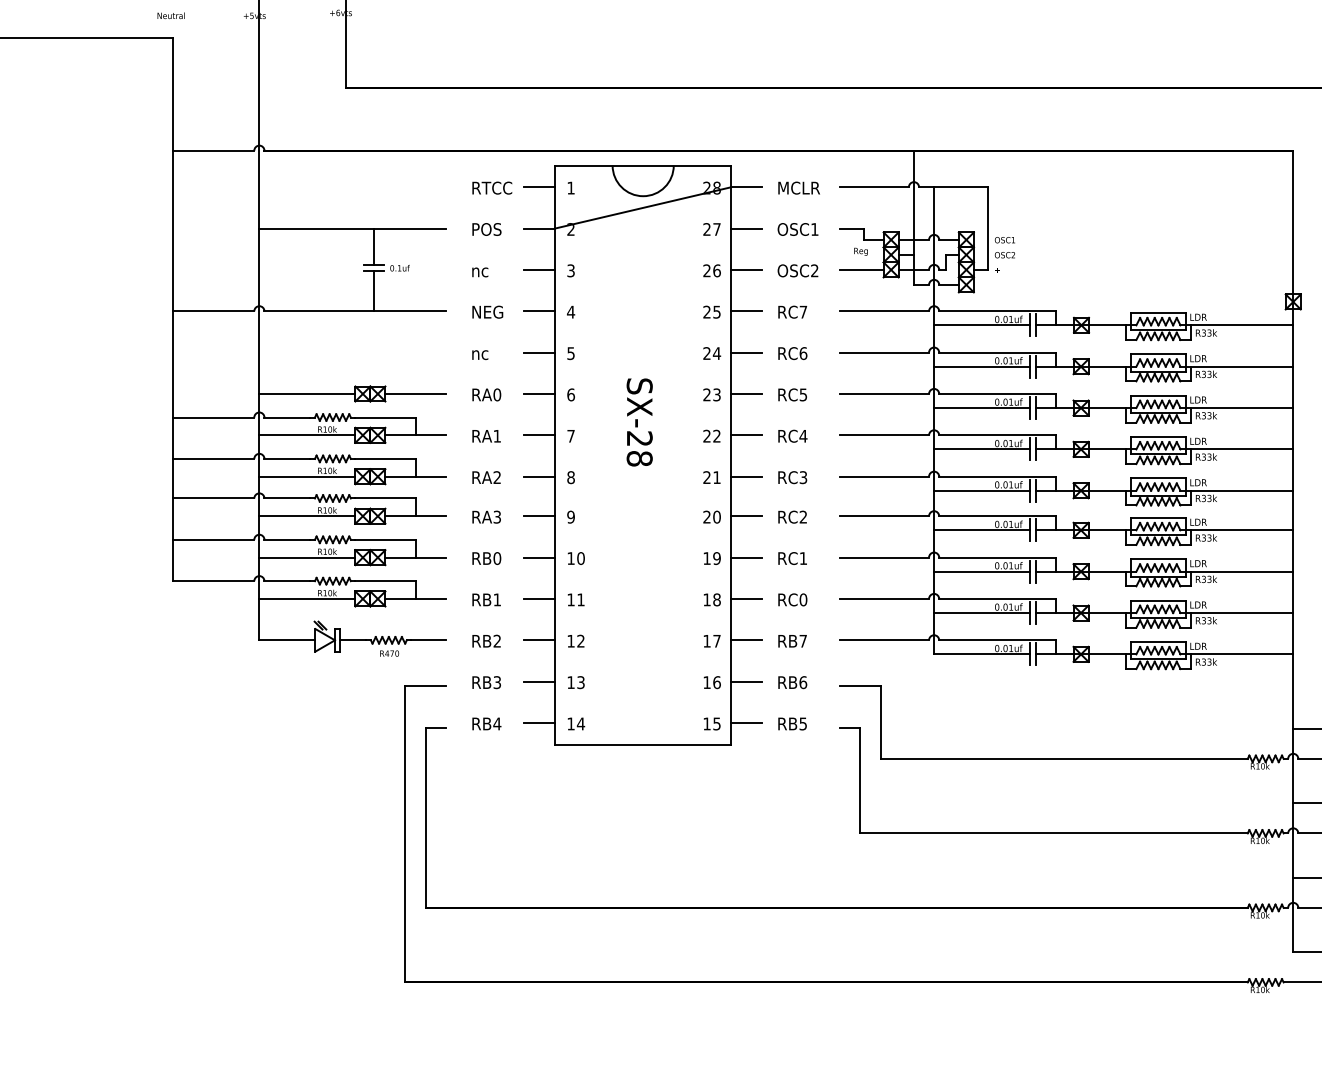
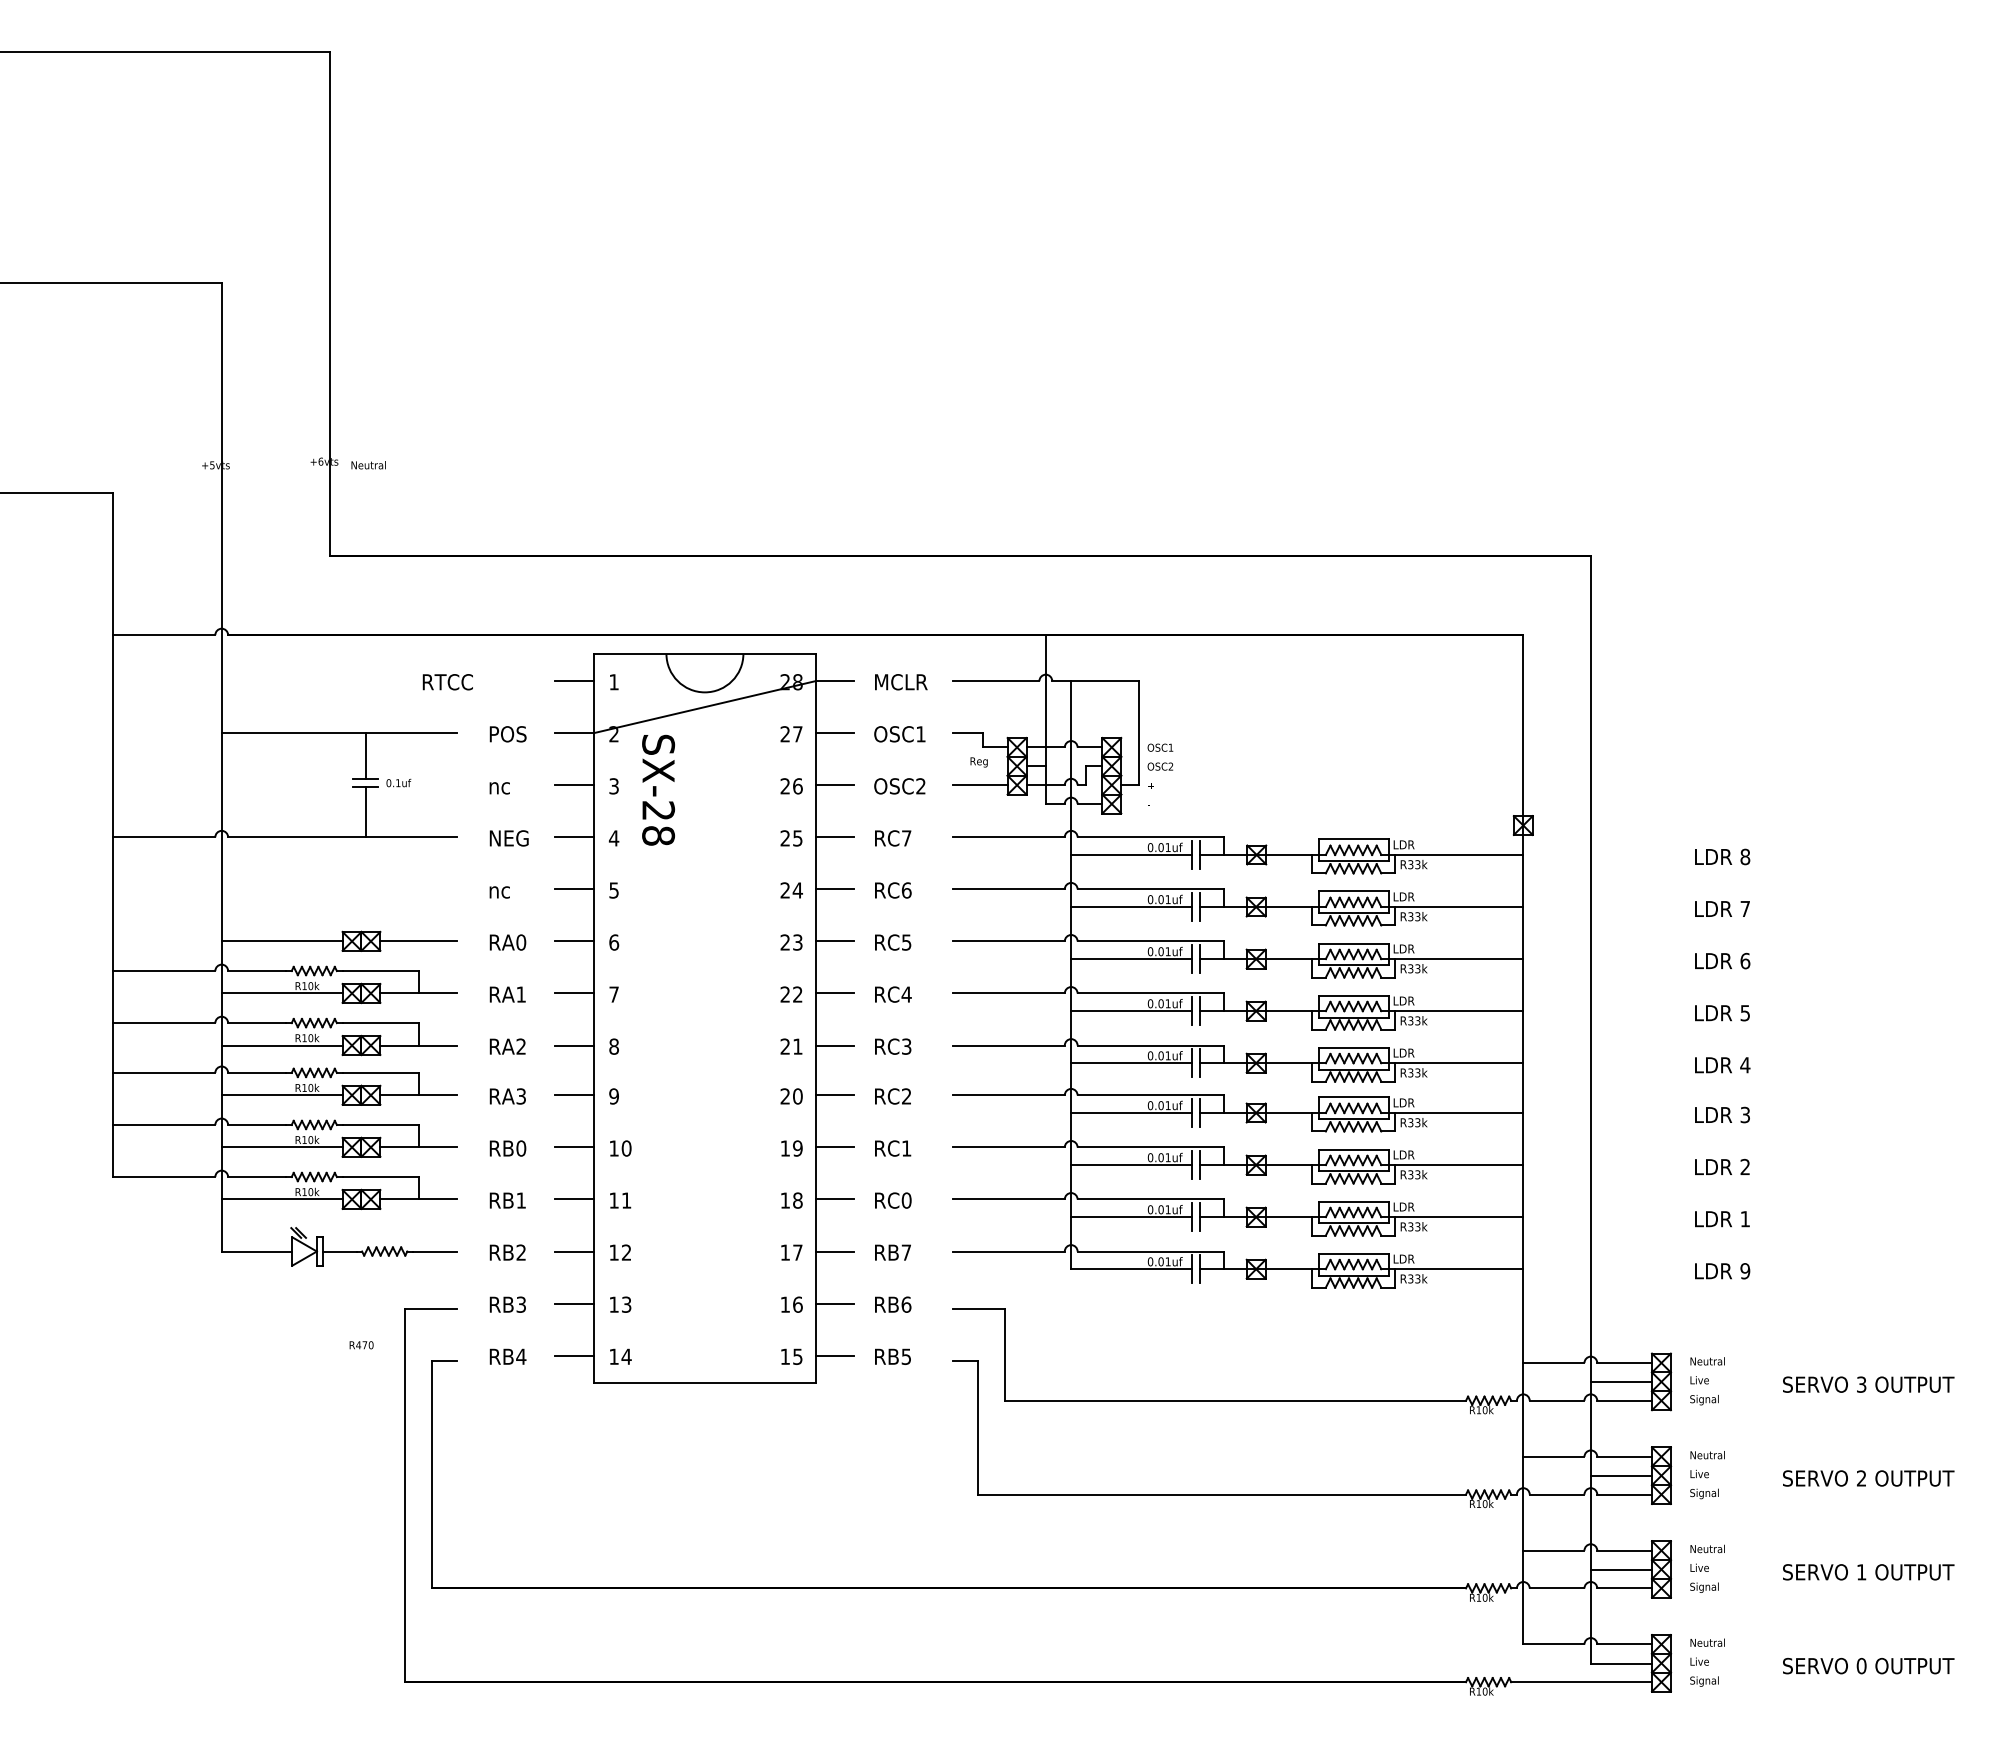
text: (171, 15) -> (368, 465), moved
text: (491, 188) -> (447, 682), moved
text: (639, 421) -> (658, 789), moved
text: (389, 653) -> (361, 1345), moved

